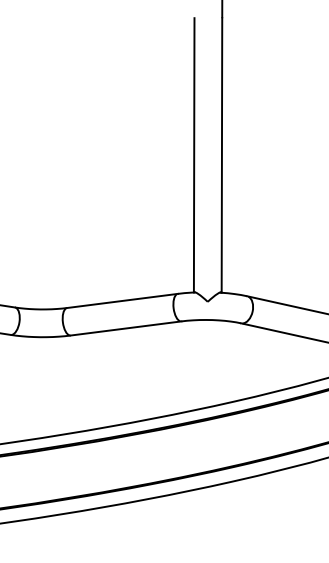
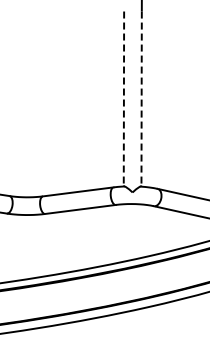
line: (193, 156) -> (123, 99), solid -> dashed
line: (221, 156) -> (141, 99), solid -> dashed

